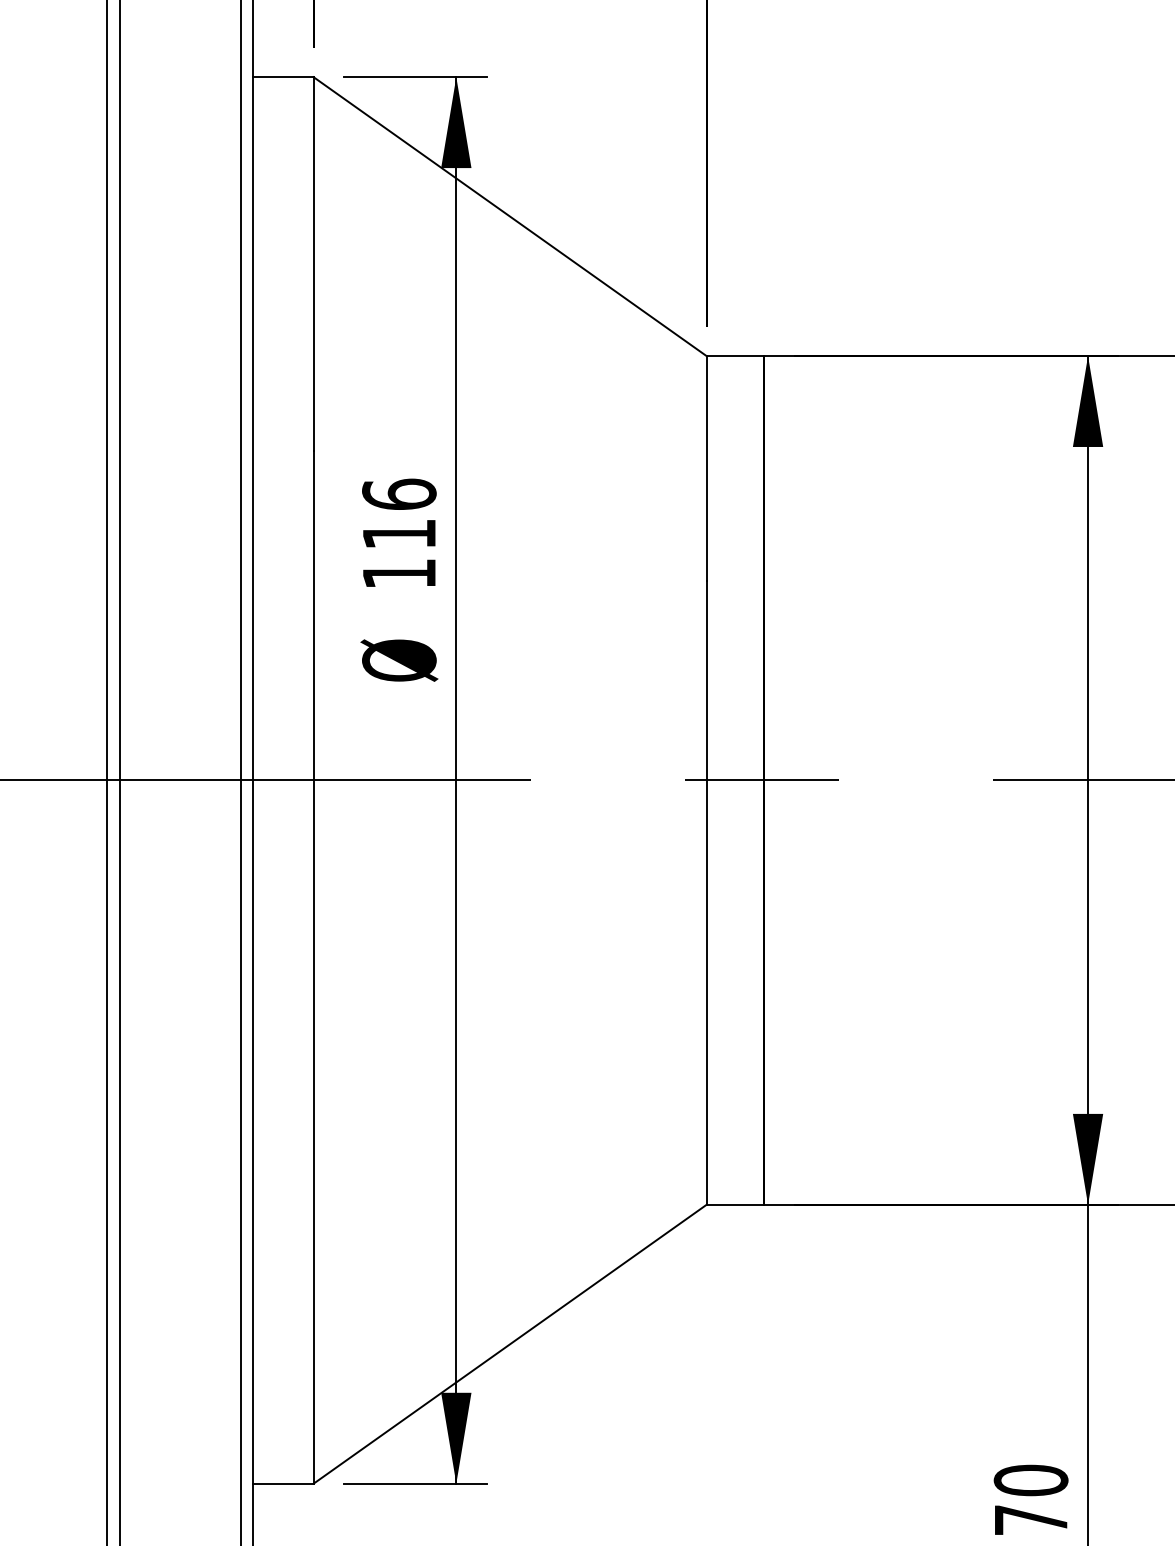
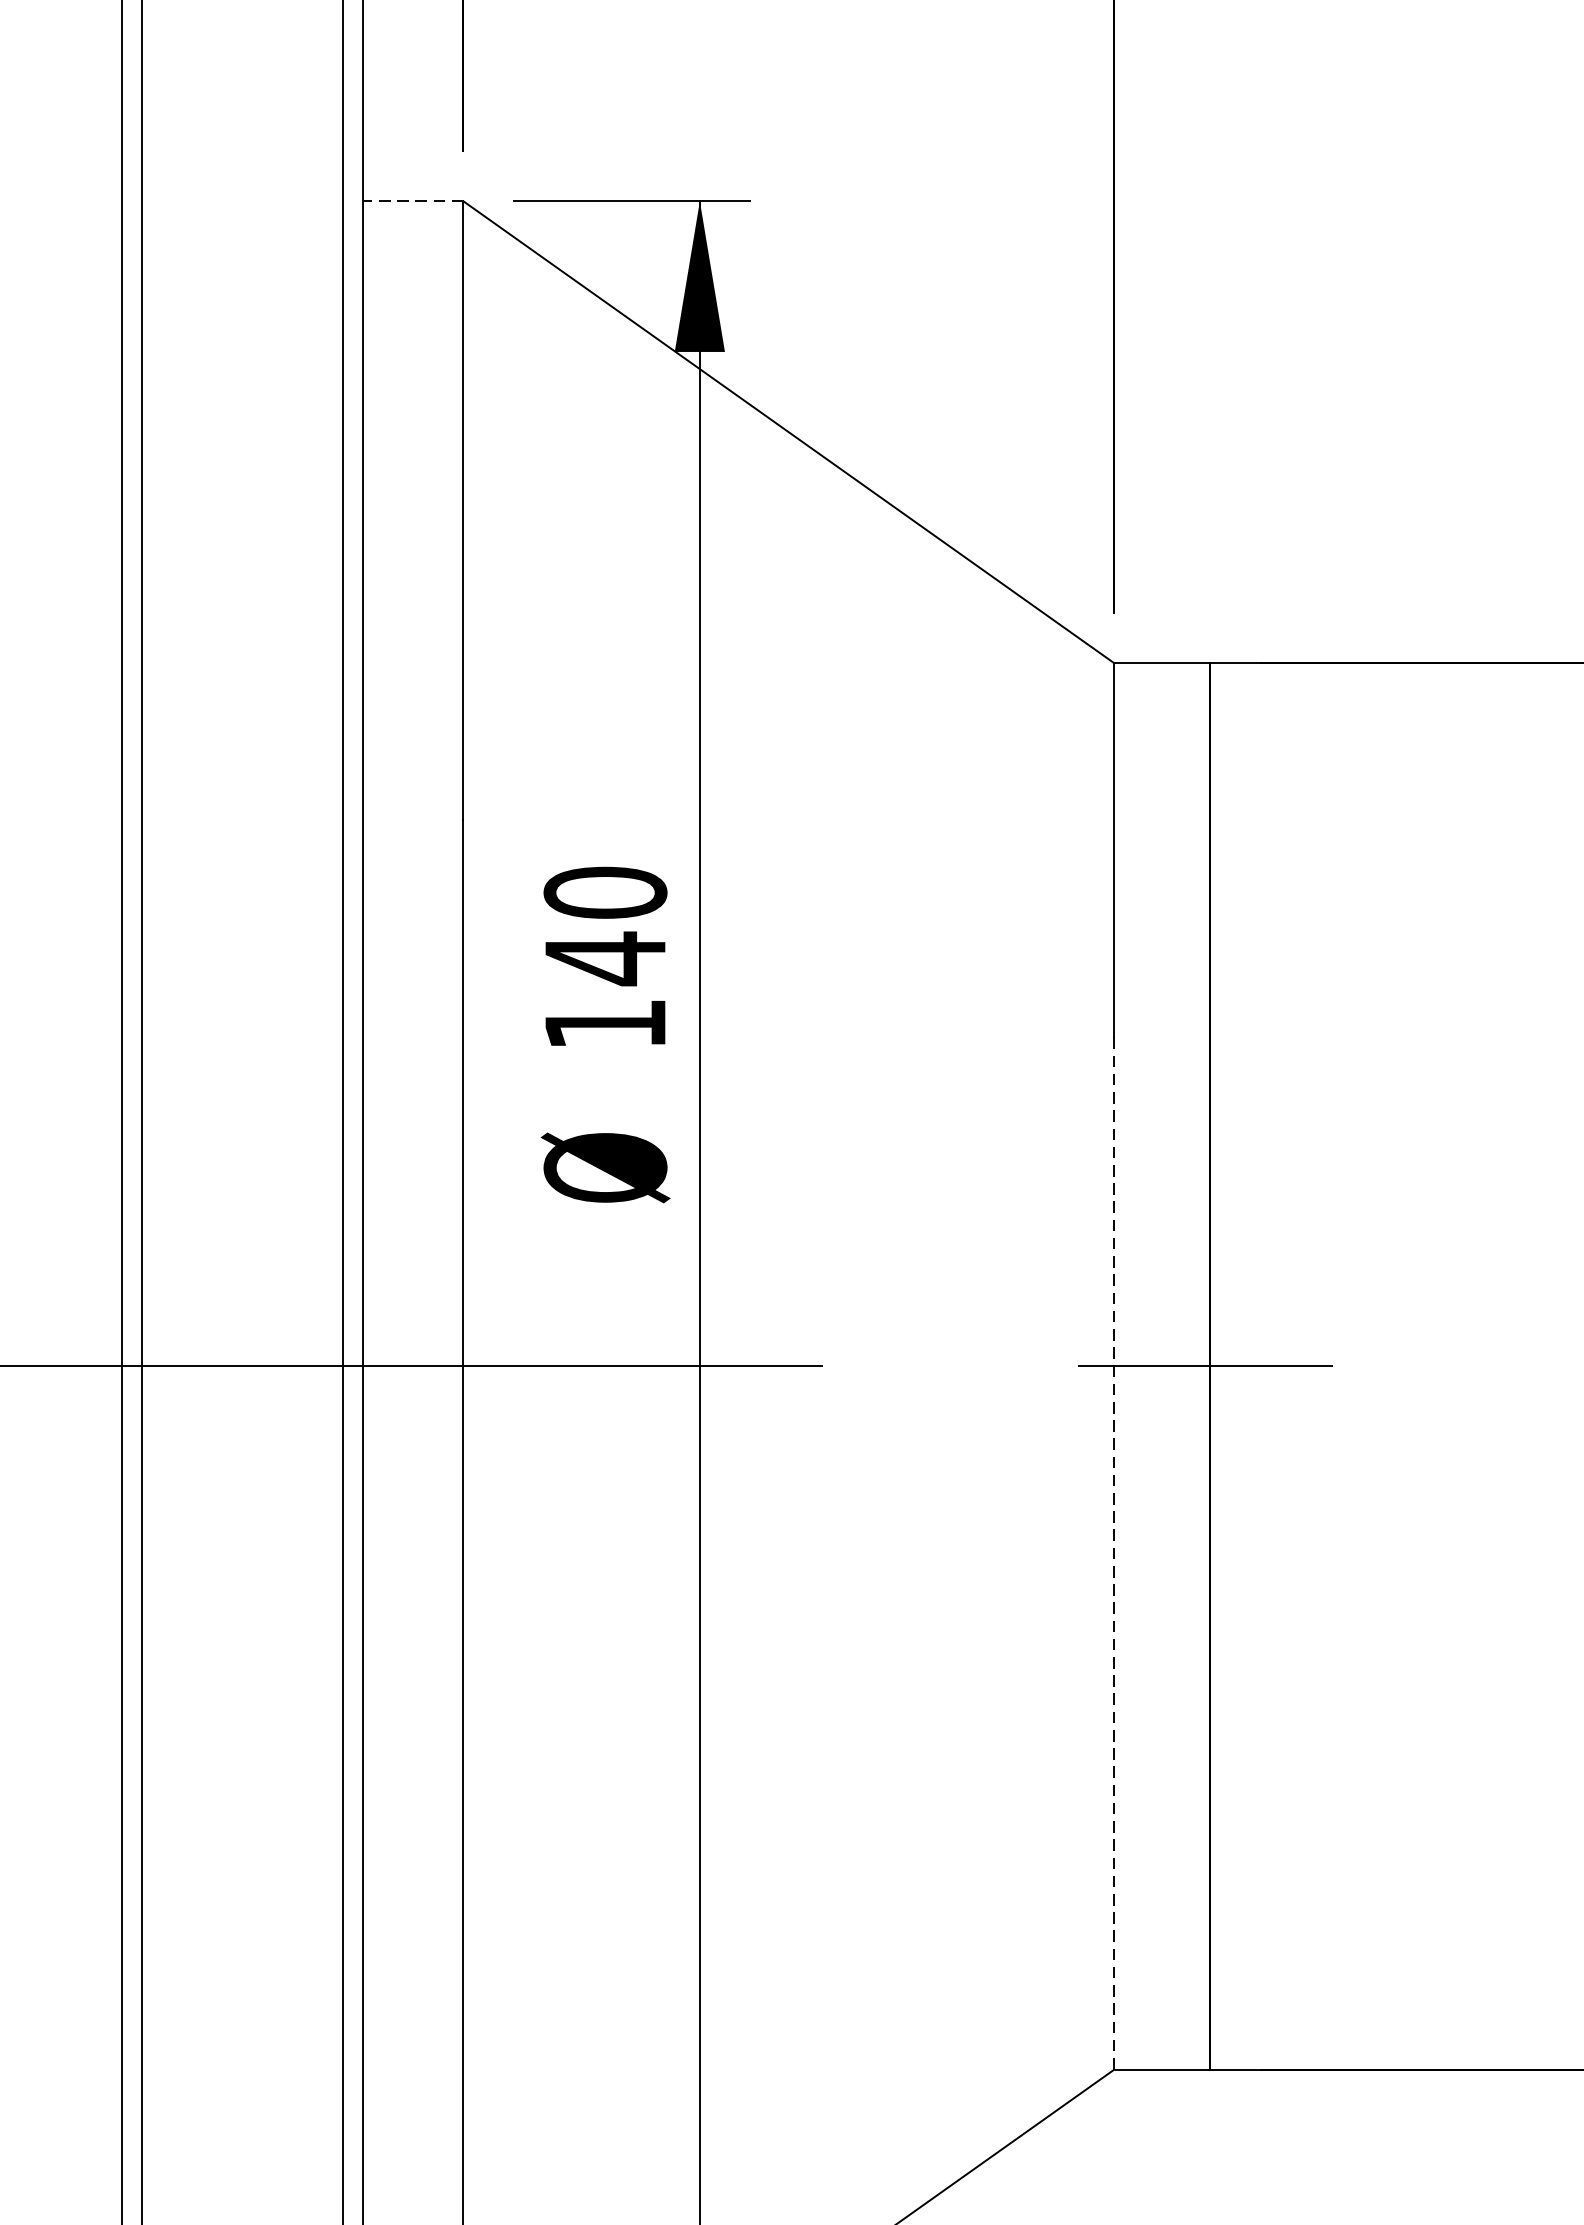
line: (282, 77) -> (411, 201), solid -> dashed
text: (399, 514) -> (605, 925), 116 -> 140
line: (706, 893) -> (1114, 1553), solid -> dashed

